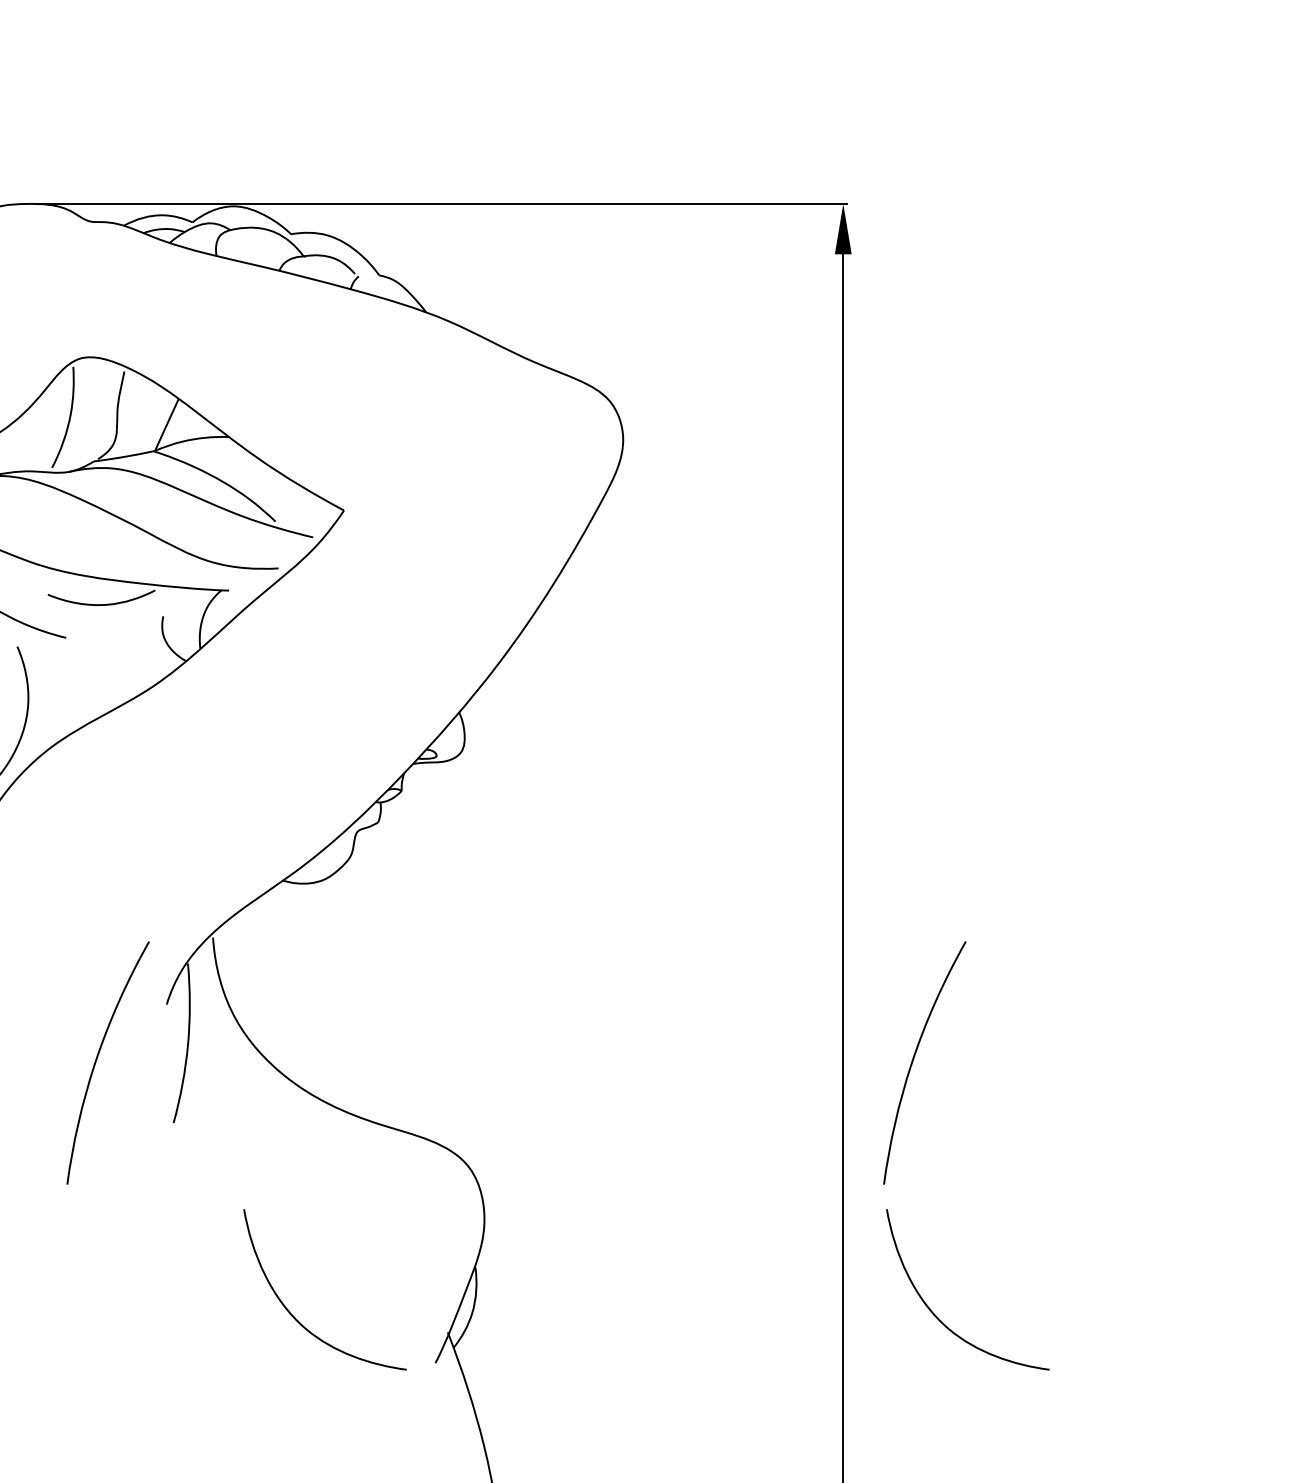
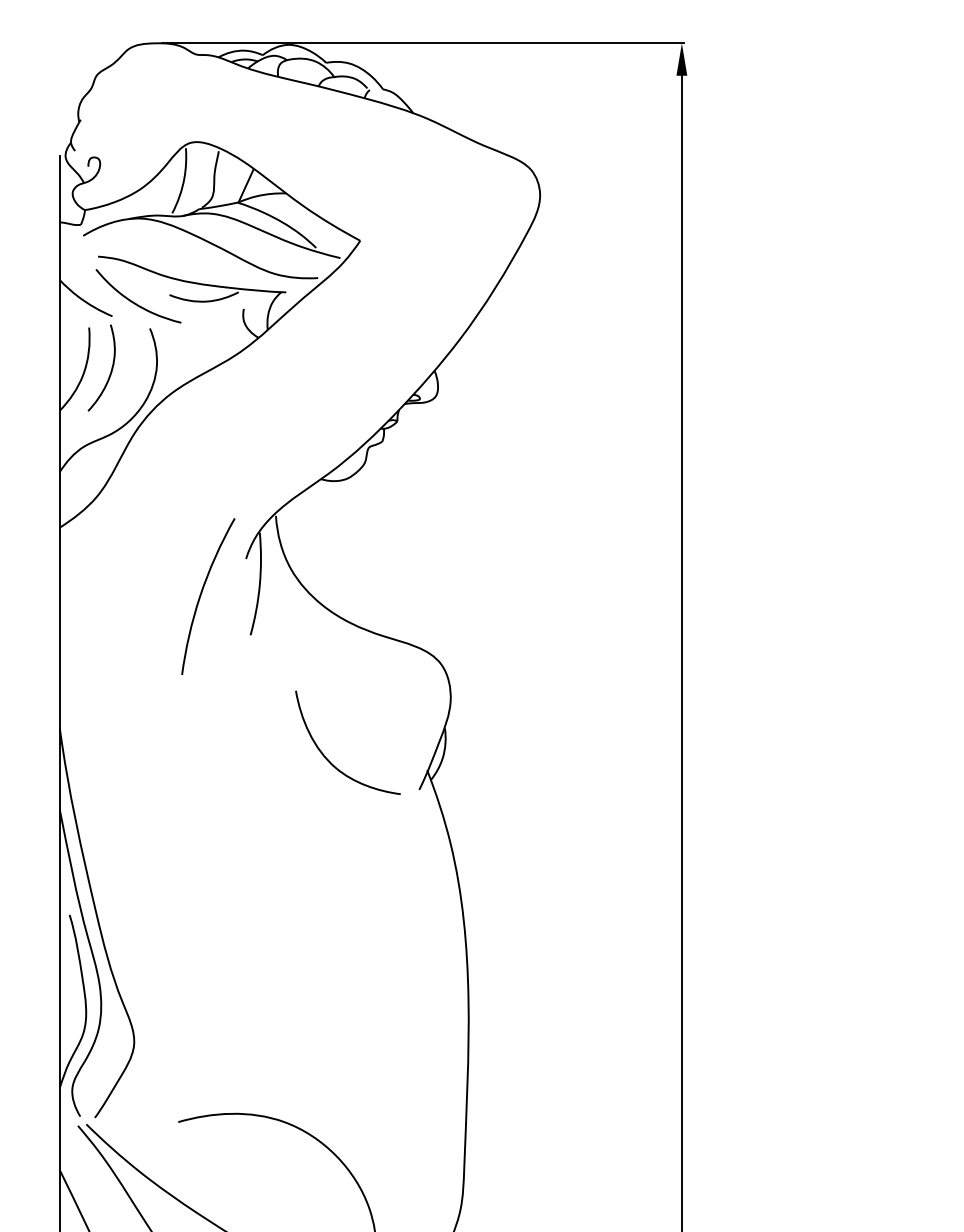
curve: (915, 1058) -> (728, 593), removed
curve: (938, 1317) -> (743, 760), removed

